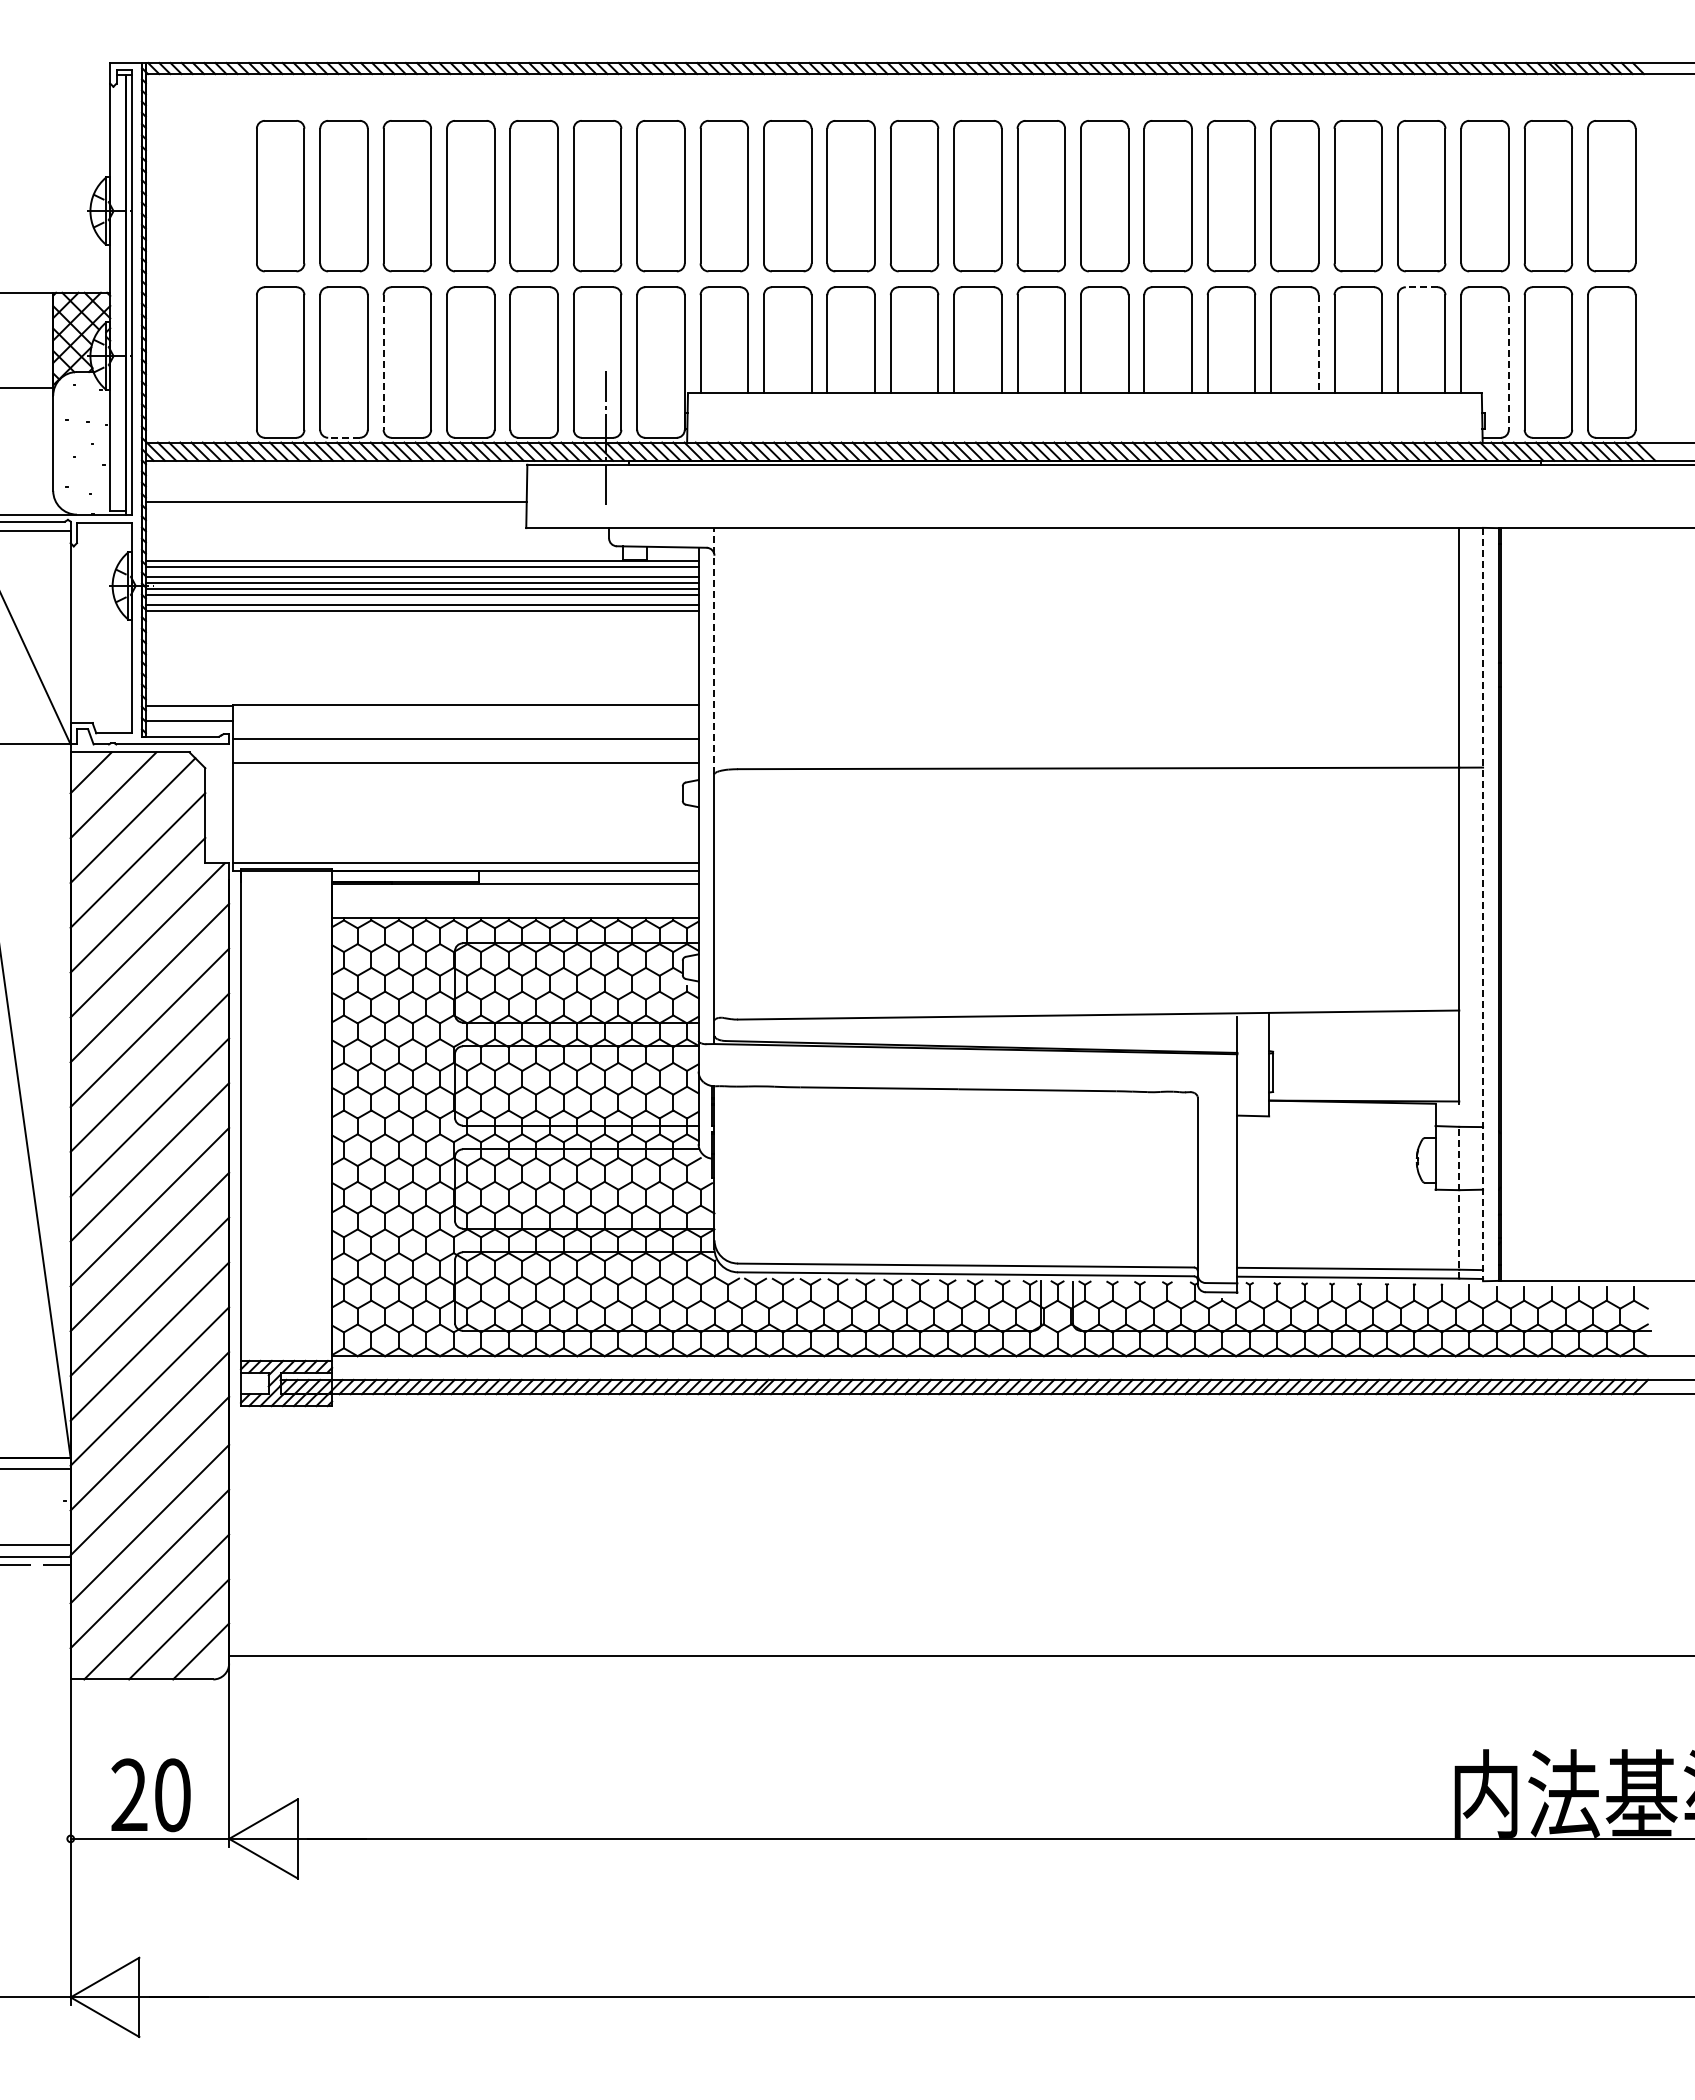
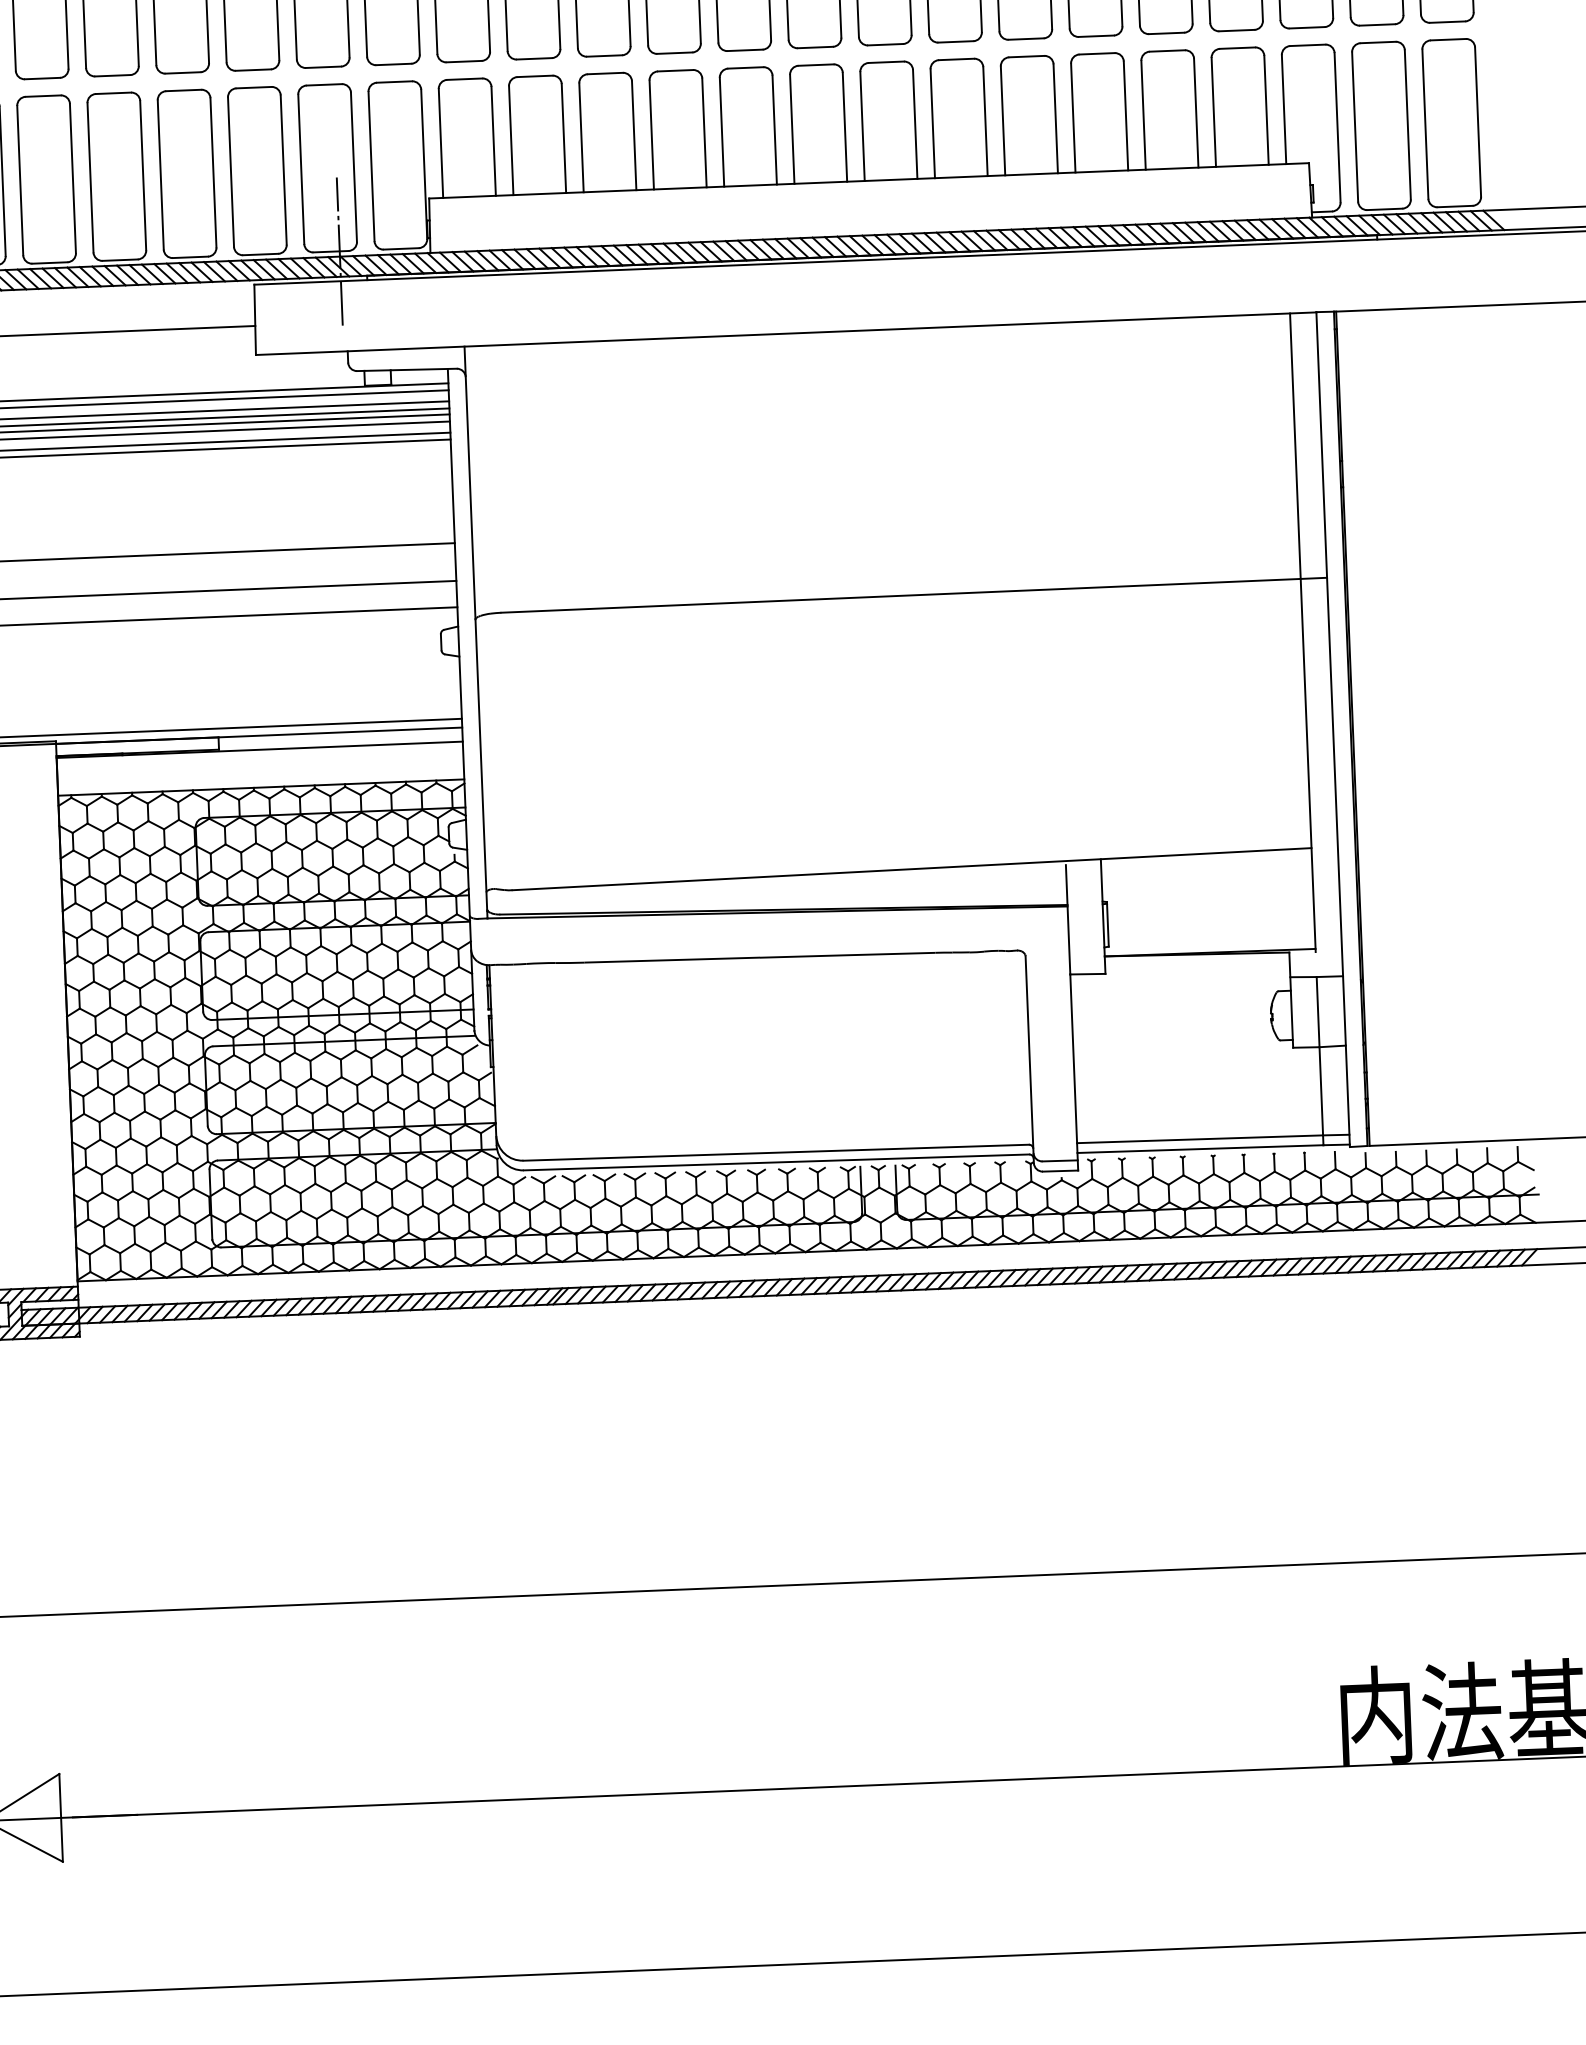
line: (1421, 287) -> (1237, 48), dashed -> solid
line: (1318, 344) -> (1125, 116), dashed -> solid
line: (383, 363) -> (90, 178), dashed -> solid
line: (1508, 363) -> (1337, 128), dashed -> solid
line: (344, 437) -> (50, 262), dashed -> solid
line: (714, 651) -> (470, 483), dashed -> solid
line: (1483, 904) -> (1333, 729), dashed -> solid
line: (1459, 1202) -> (1320, 1060), dashed -> solid

